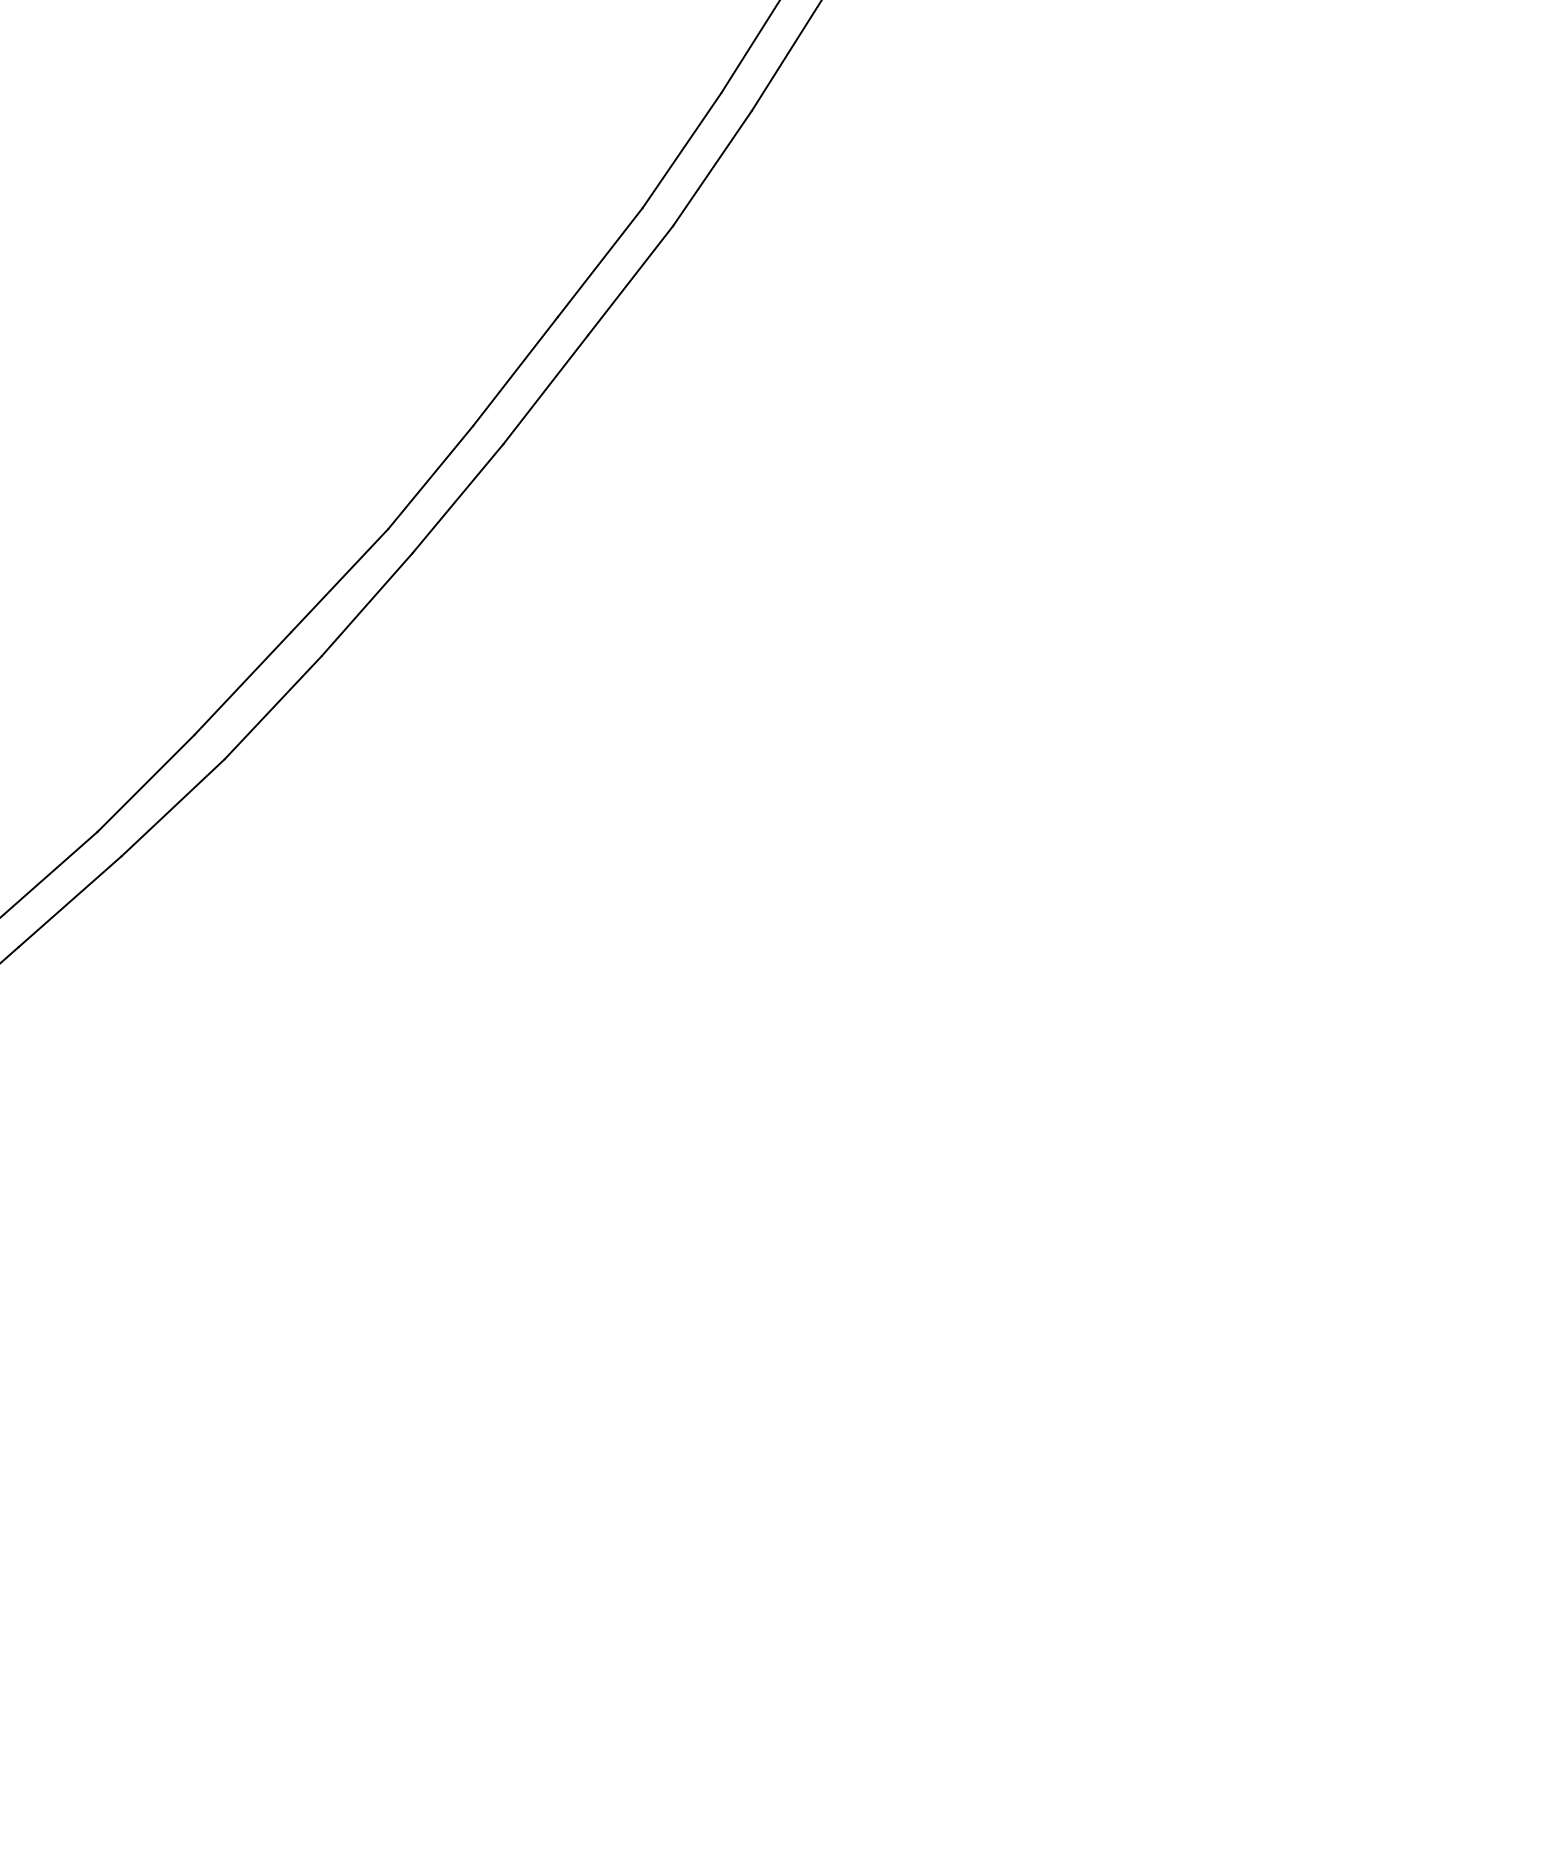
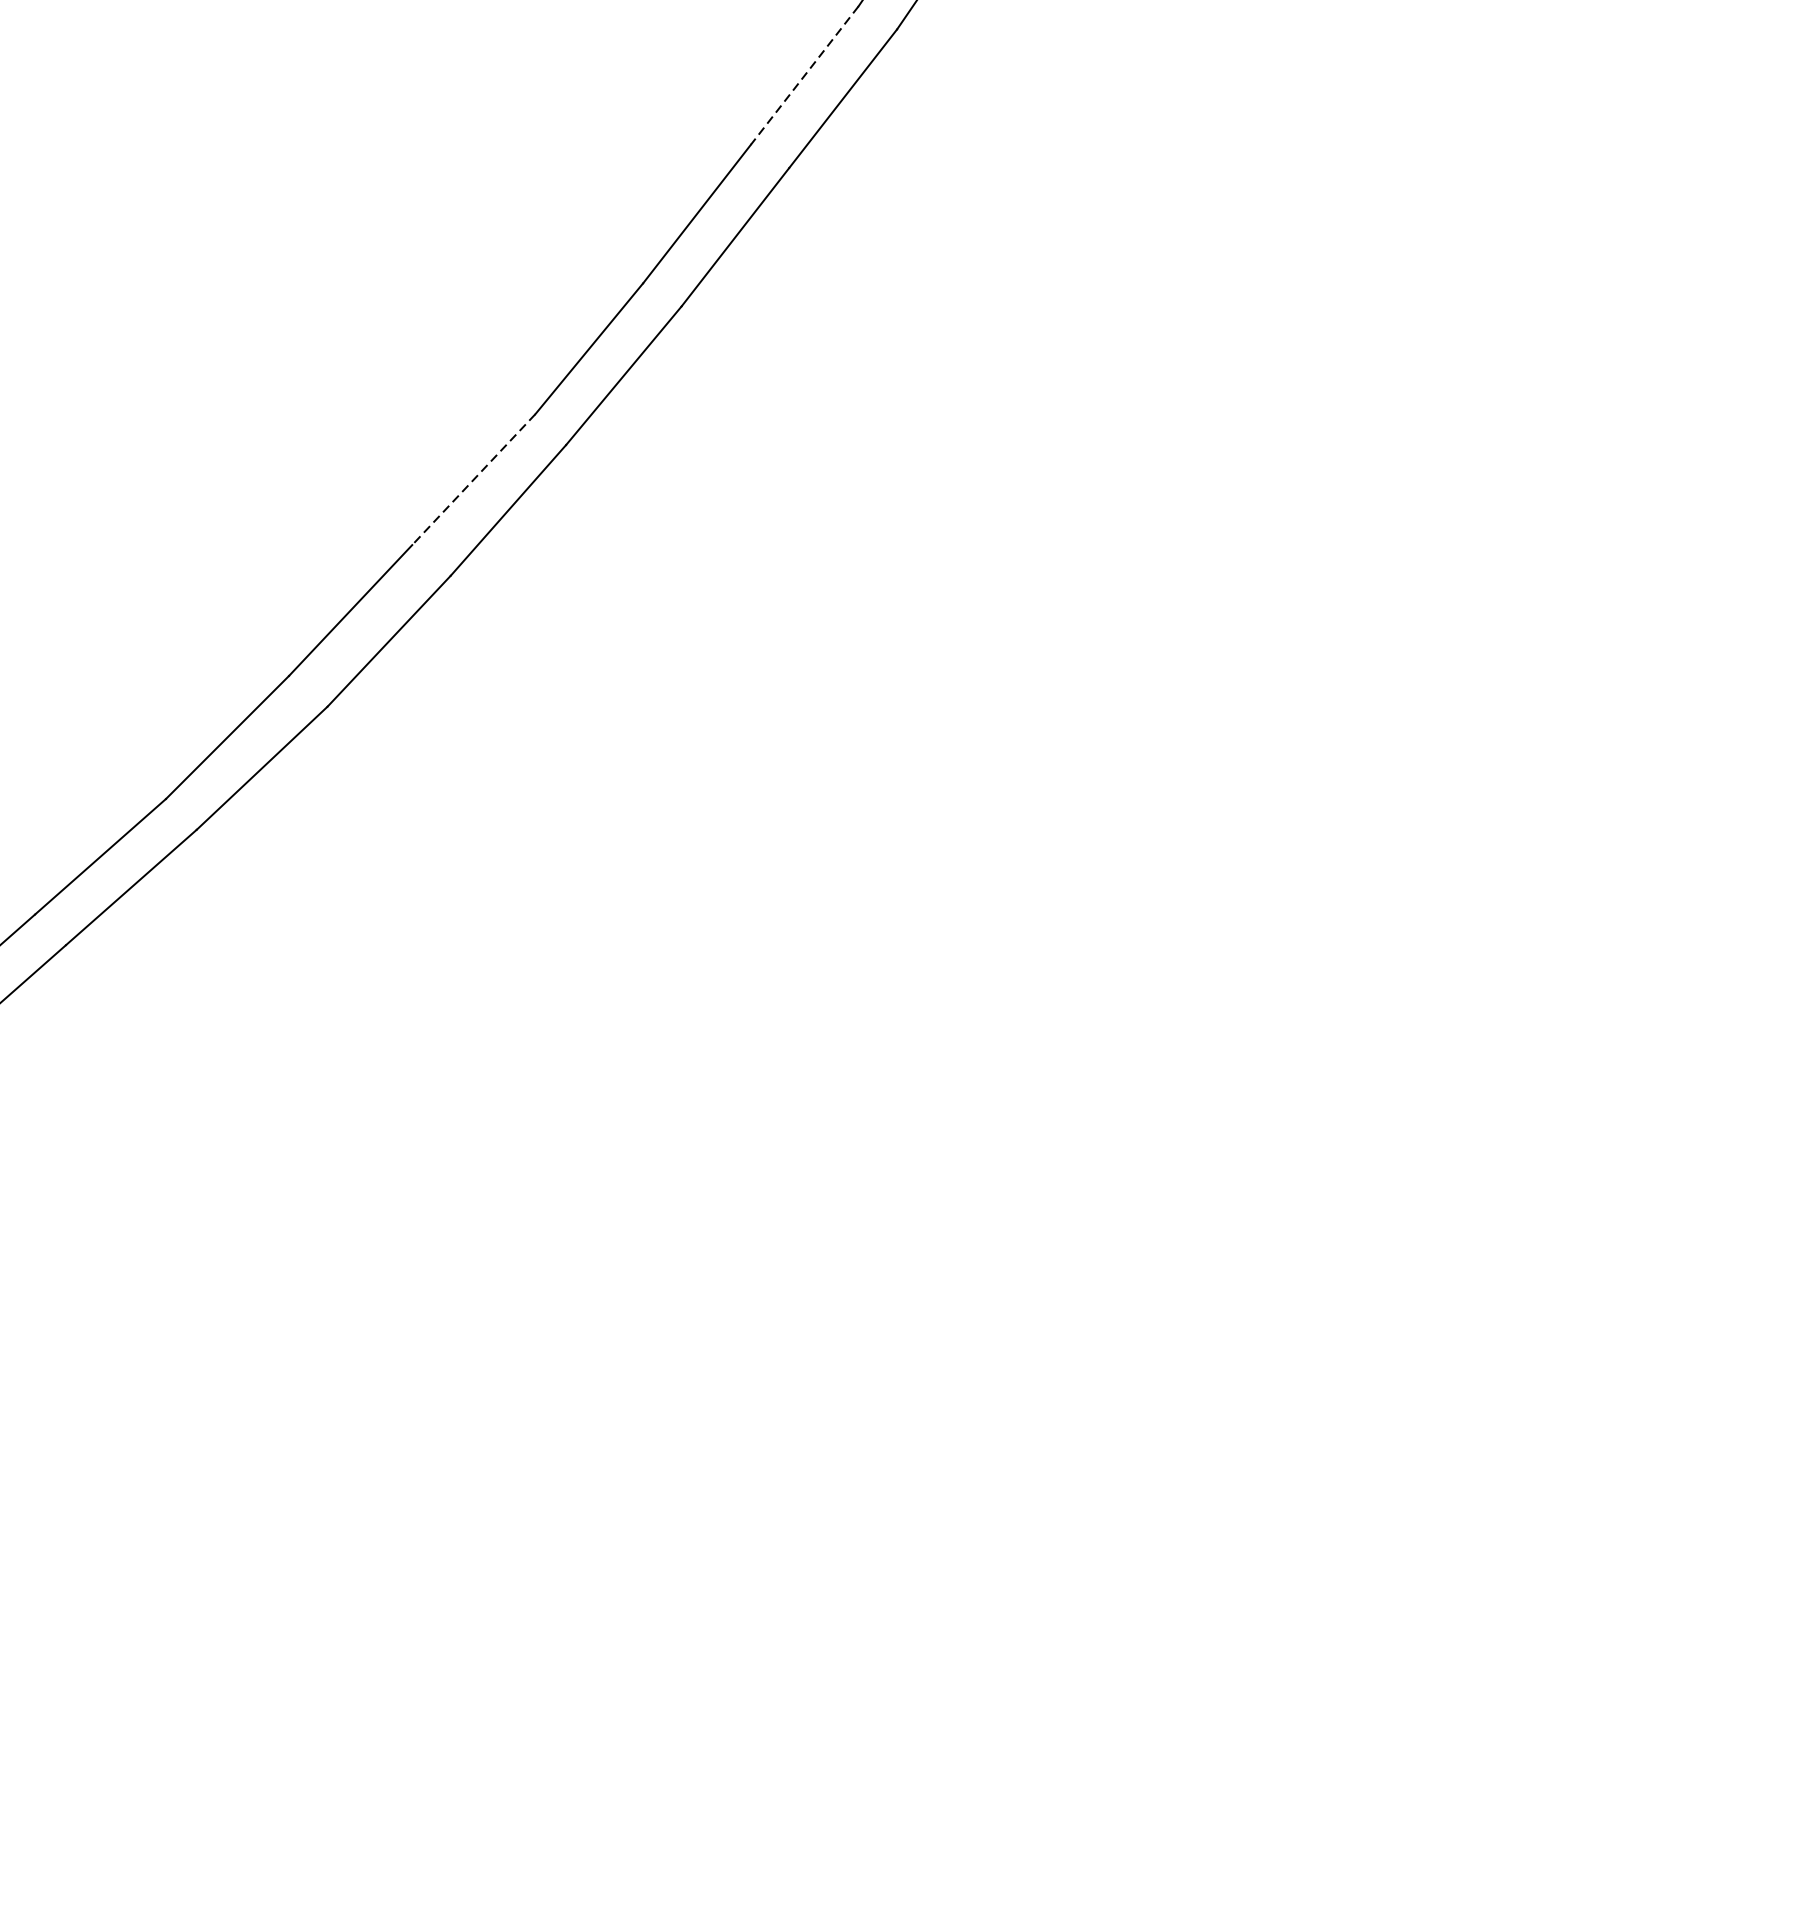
line: (600, 262) -> (804, 75), solid -> dashed
line: (339, 580) -> (473, 479), solid -> dashed

